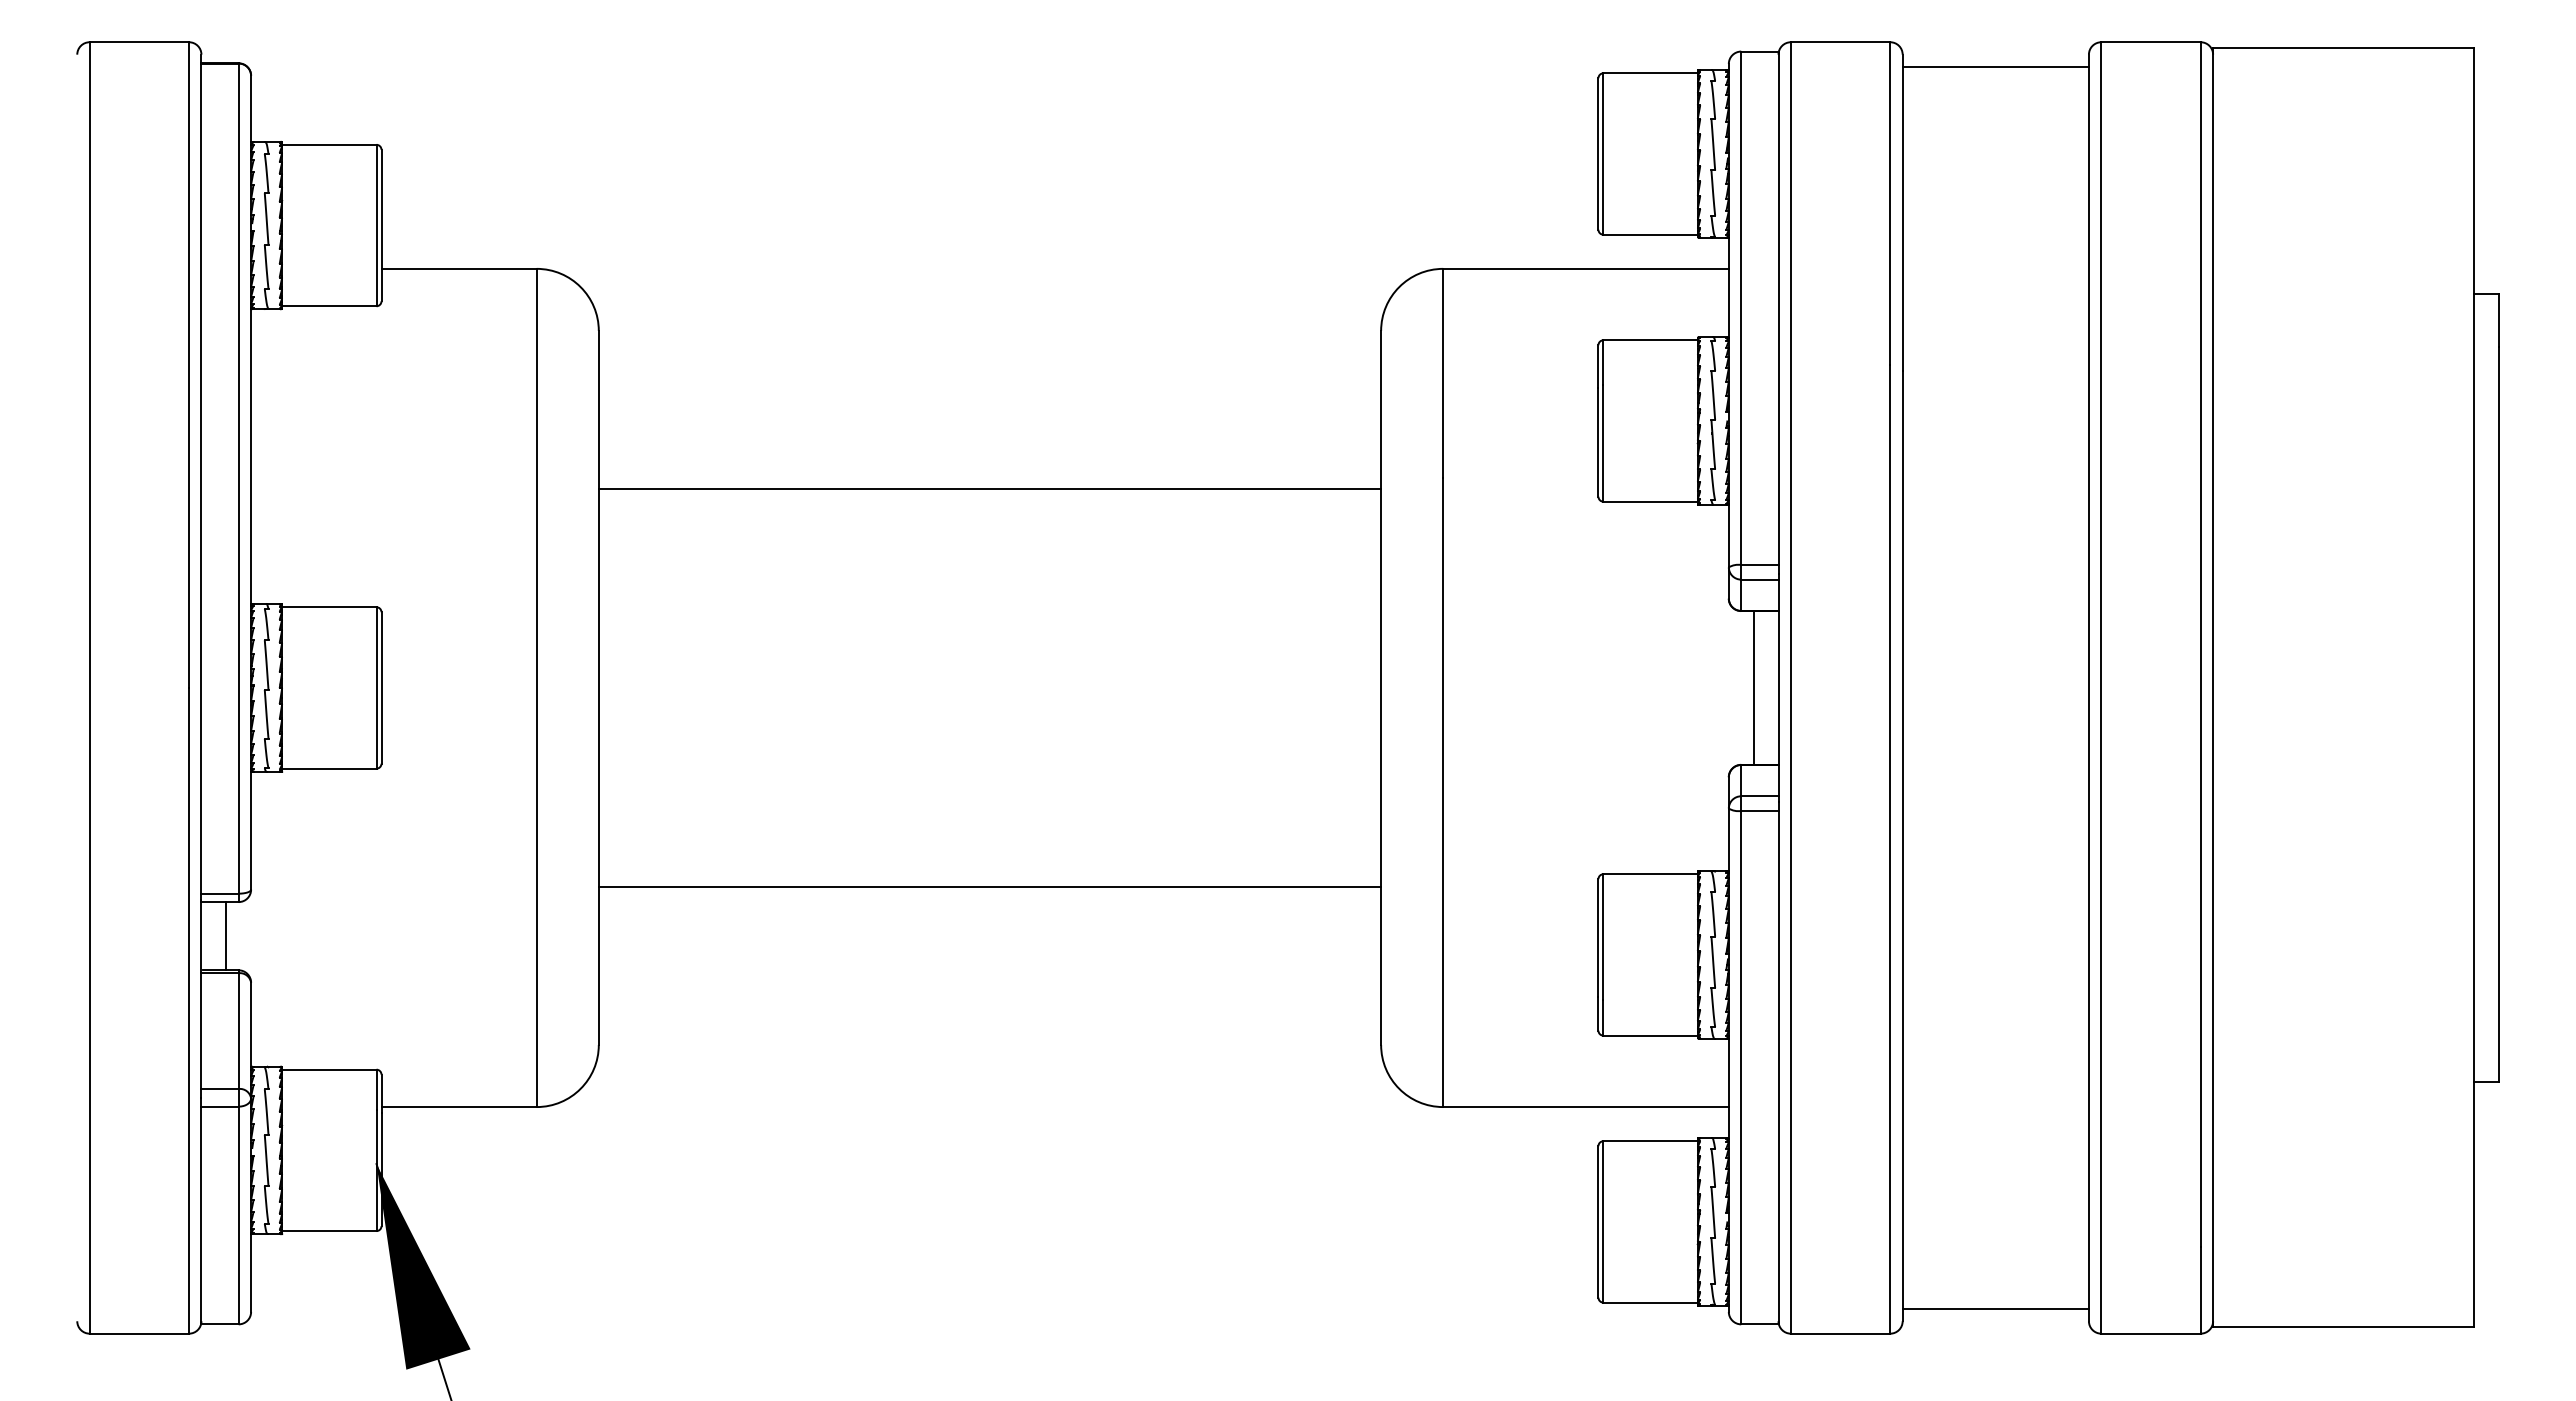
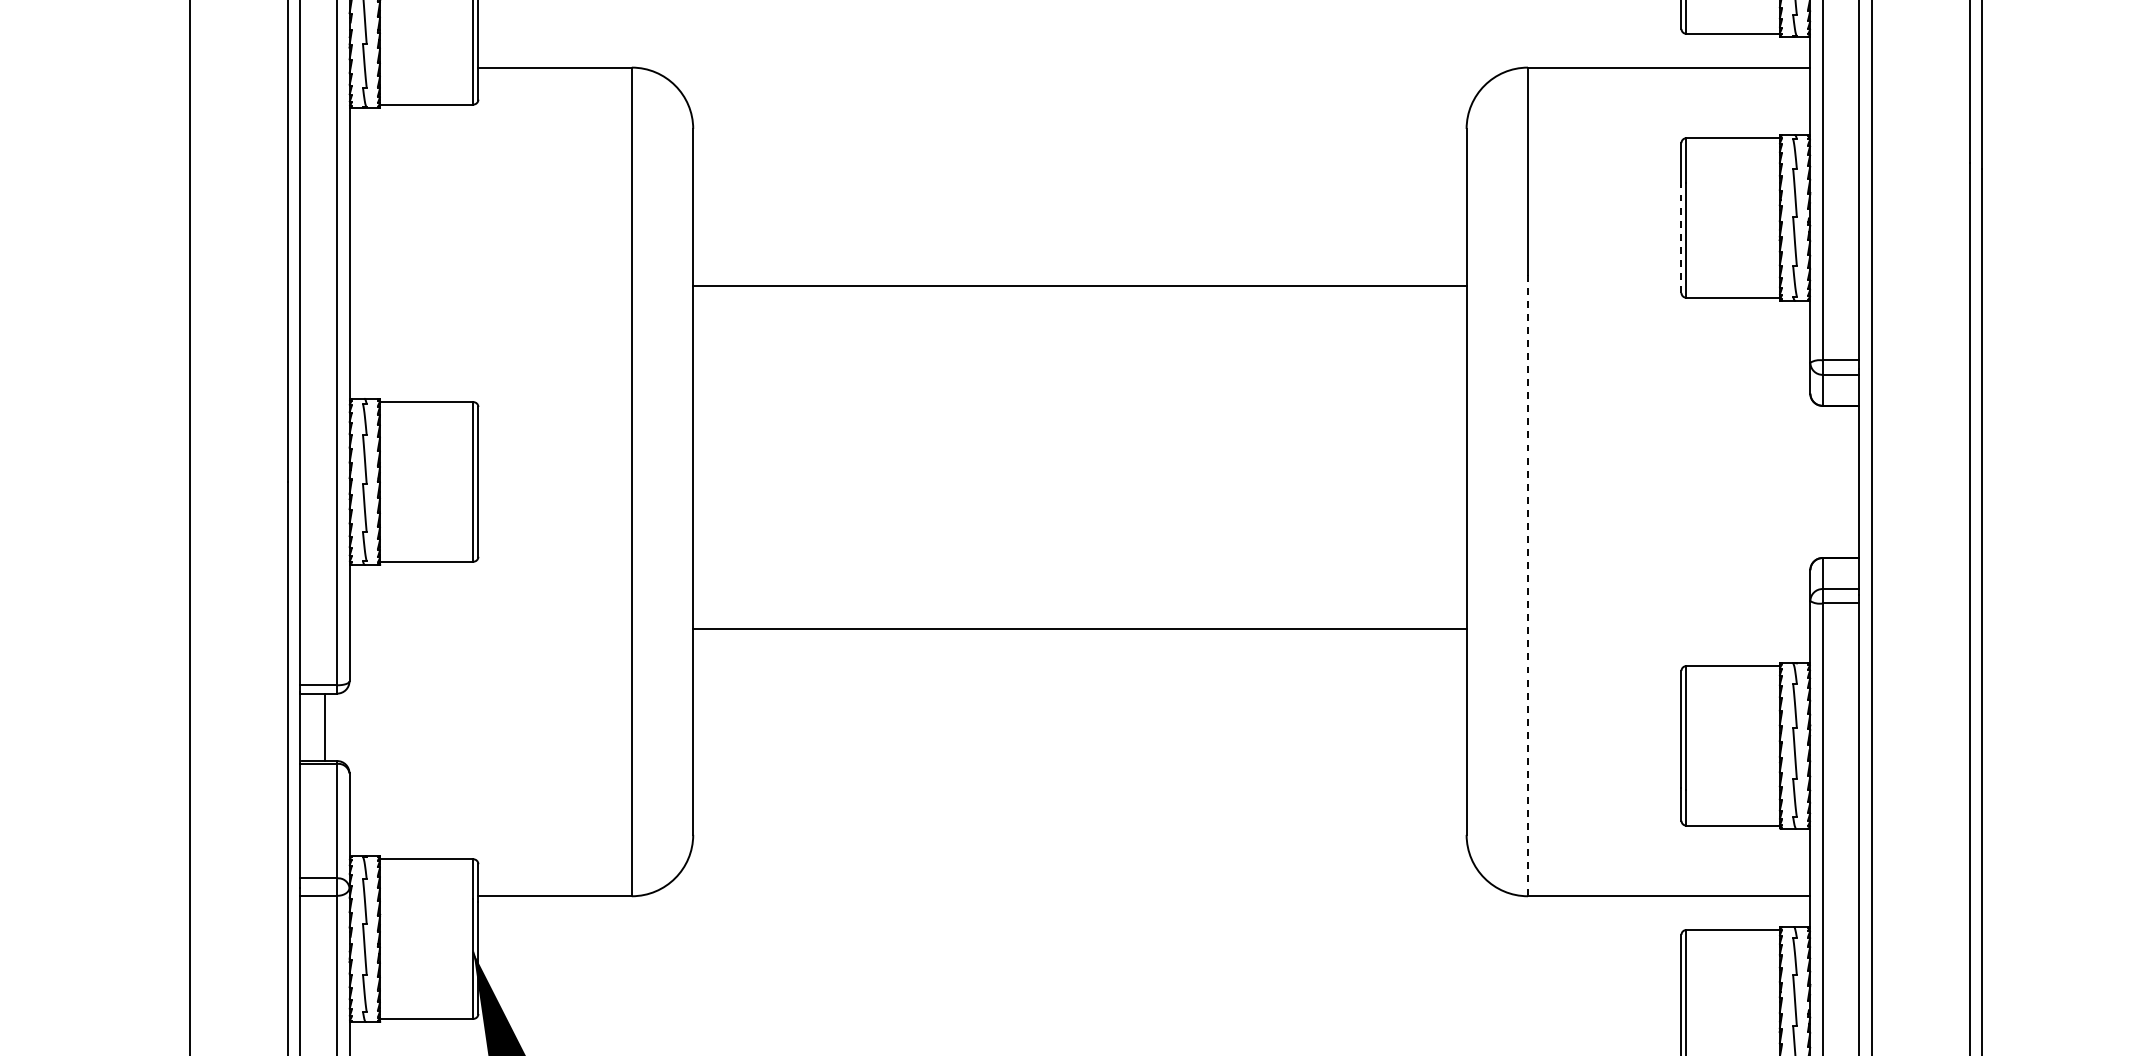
line: (1598, 442) -> (1681, 239), solid -> dashed
line: (1753, 687) -> (1834, 481), removed
line: (1443, 793) -> (1528, 586), solid -> dashed
line: (989, 886) -> (1079, 628), moved

